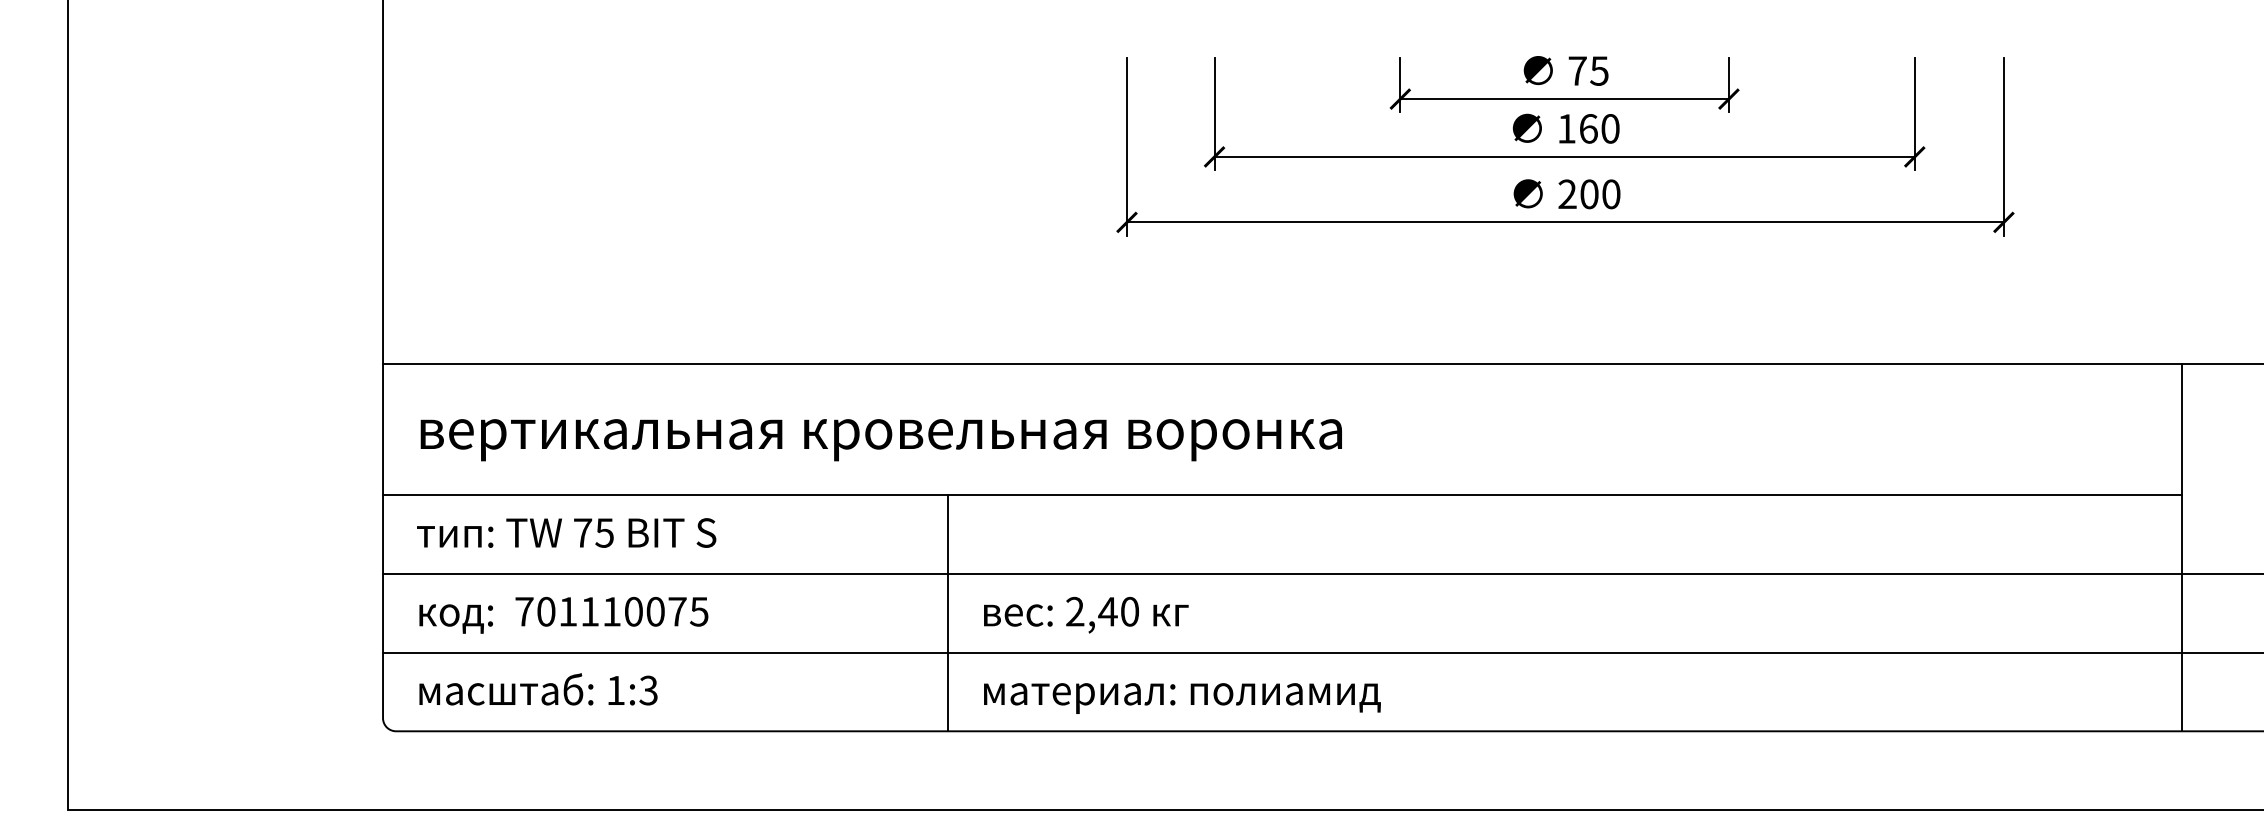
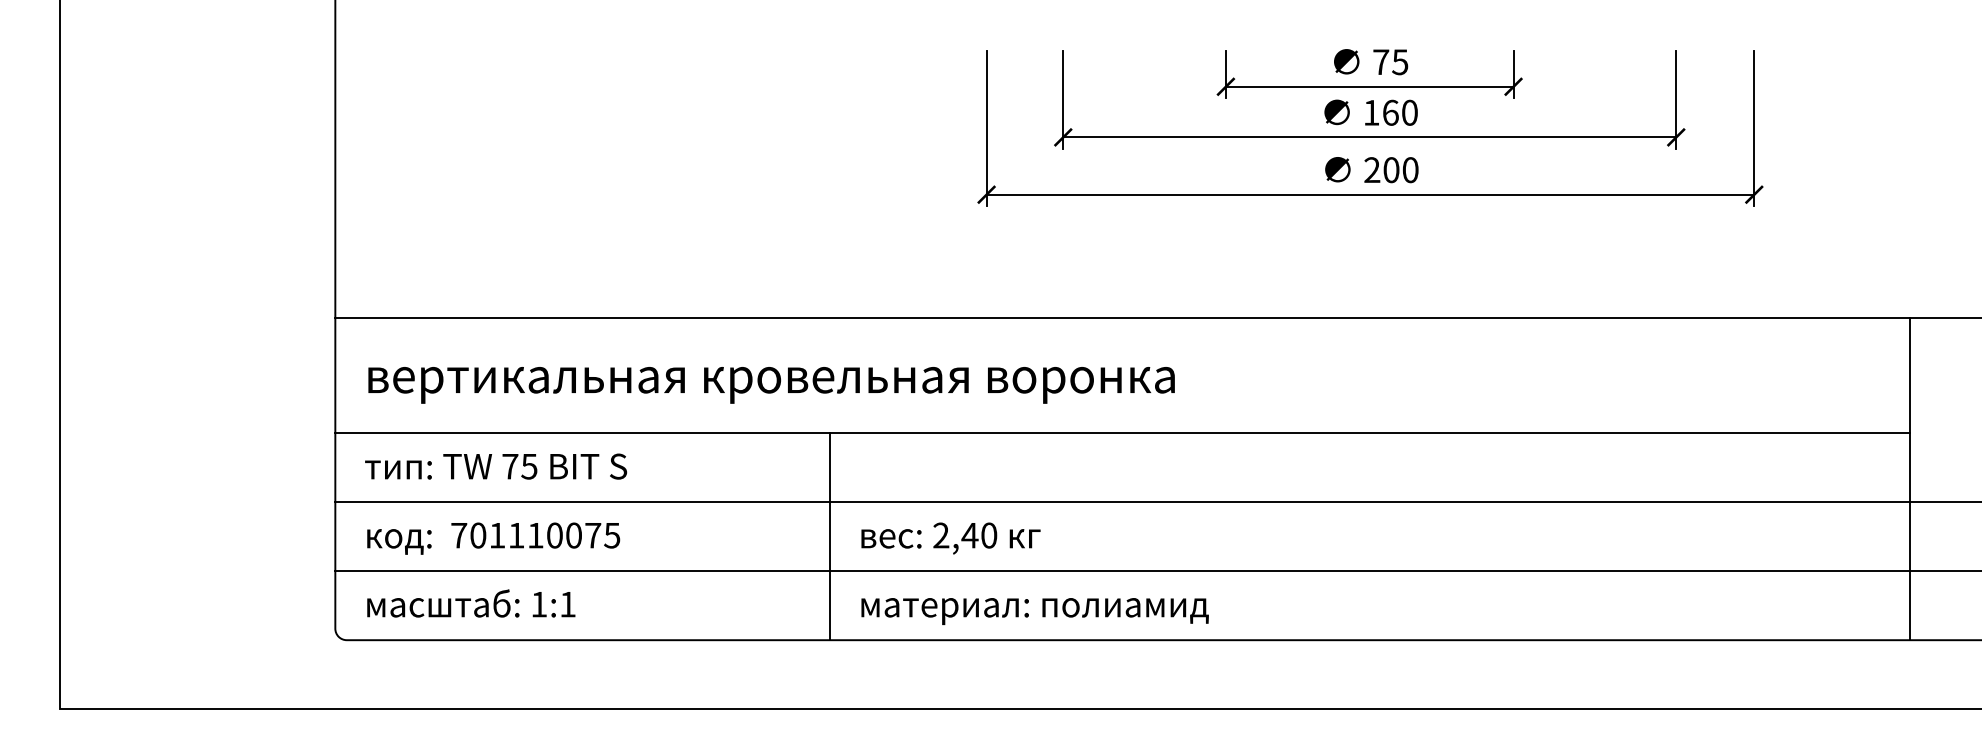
text: (648, 690) -> (567, 604), 1:3 -> 1:1

